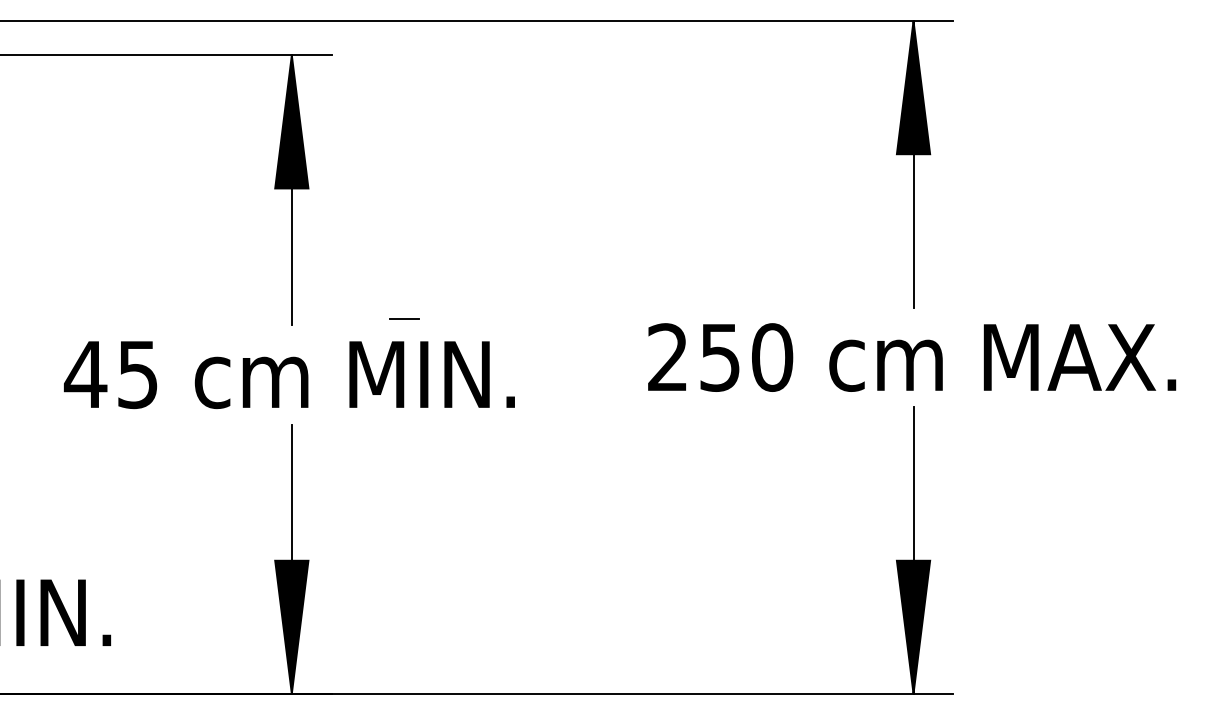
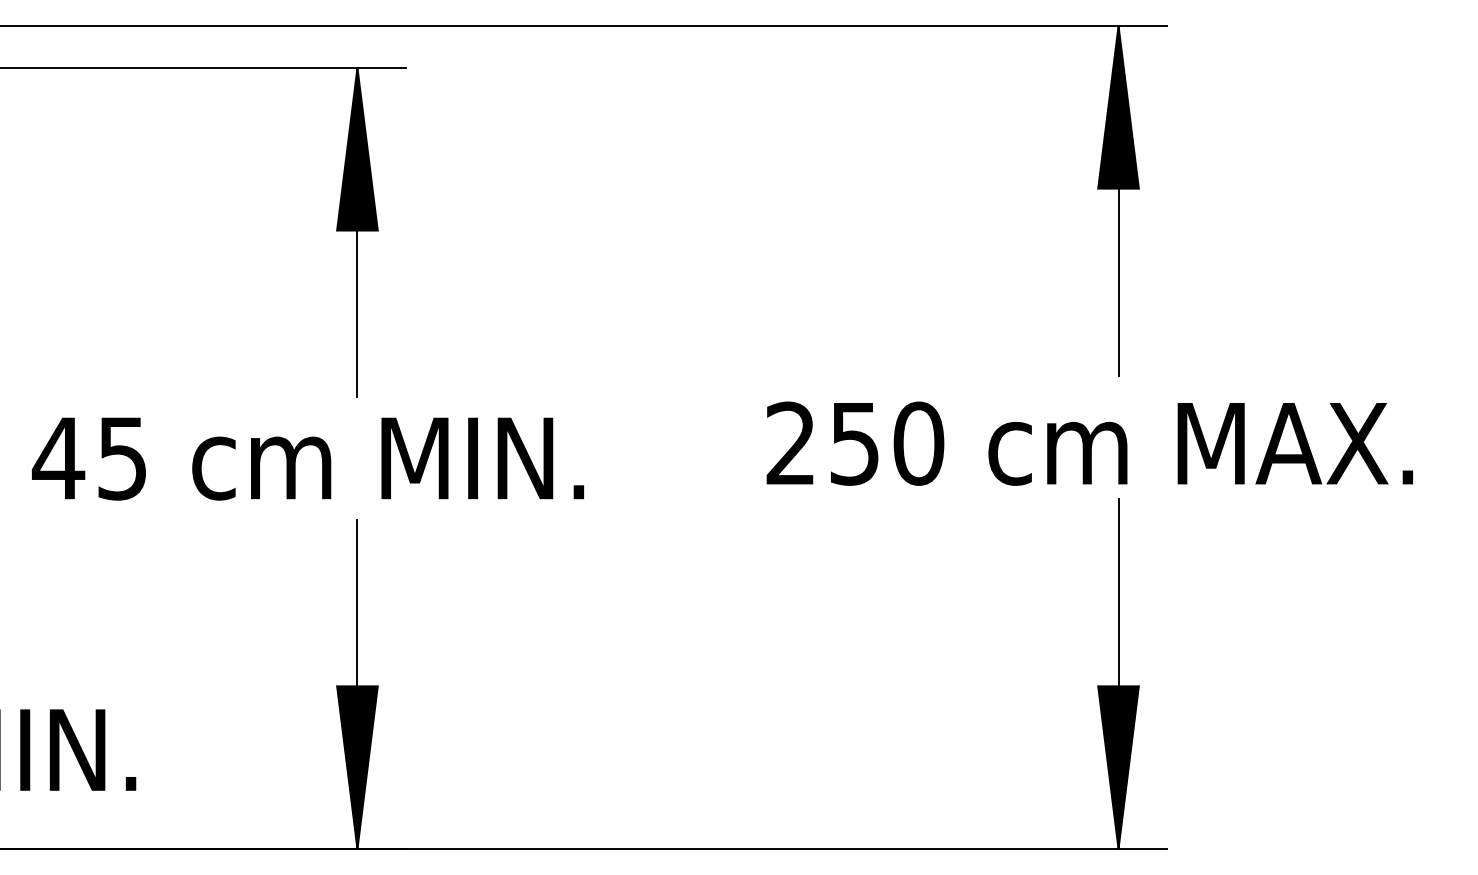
line: (404, 319) -> (495, 390), removed
text: (912, 357) -> (1090, 443), moved
text: (289, 375) -> (308, 459), moved

